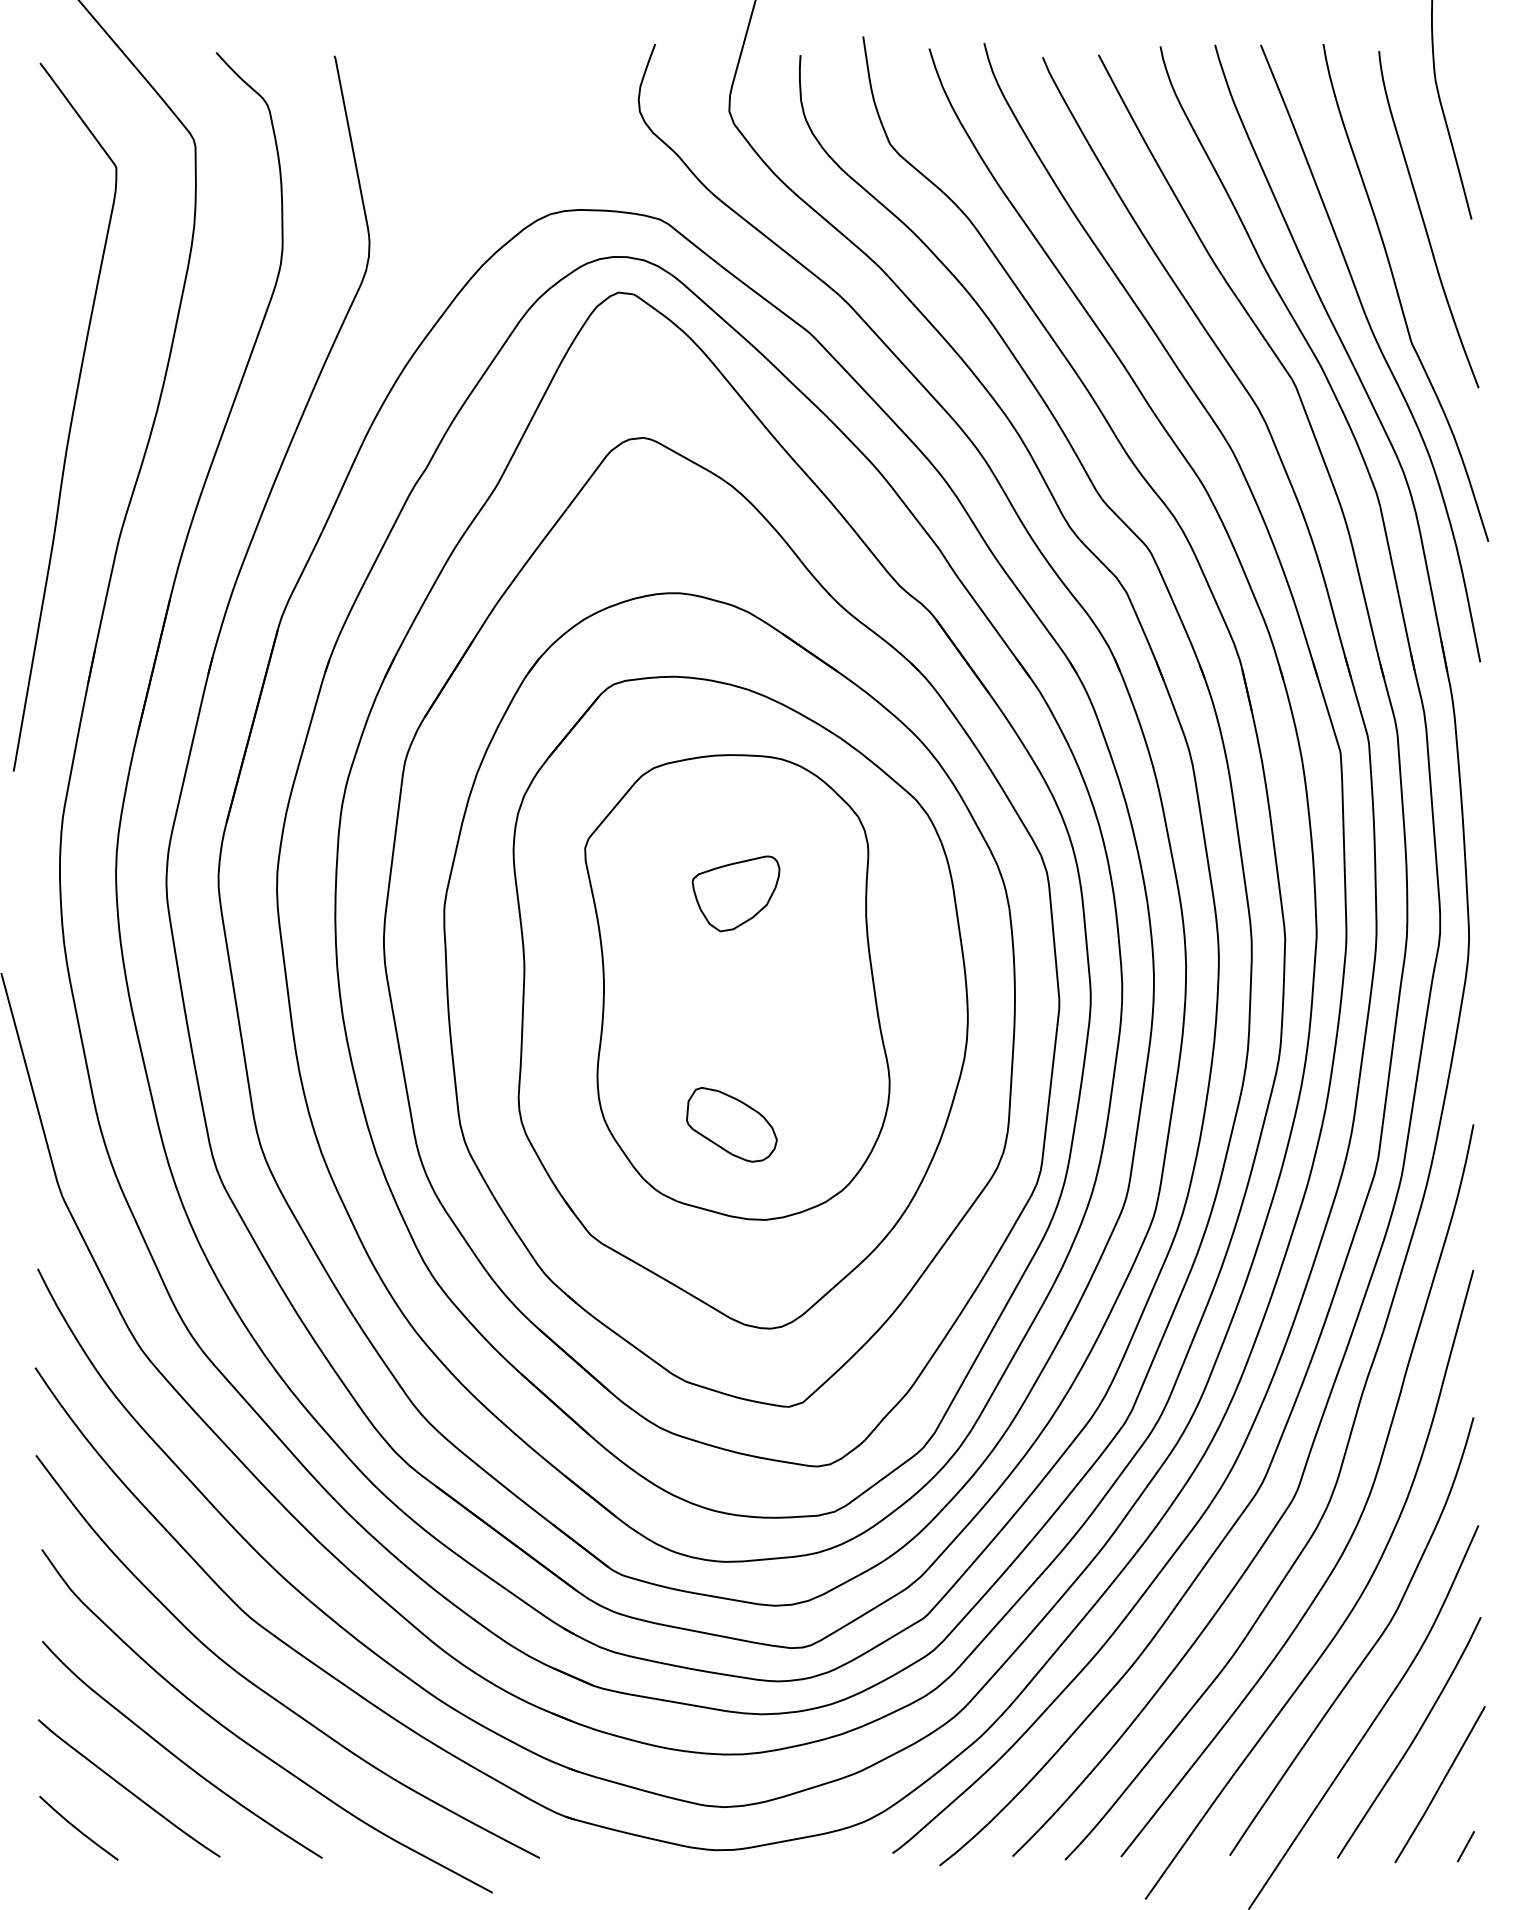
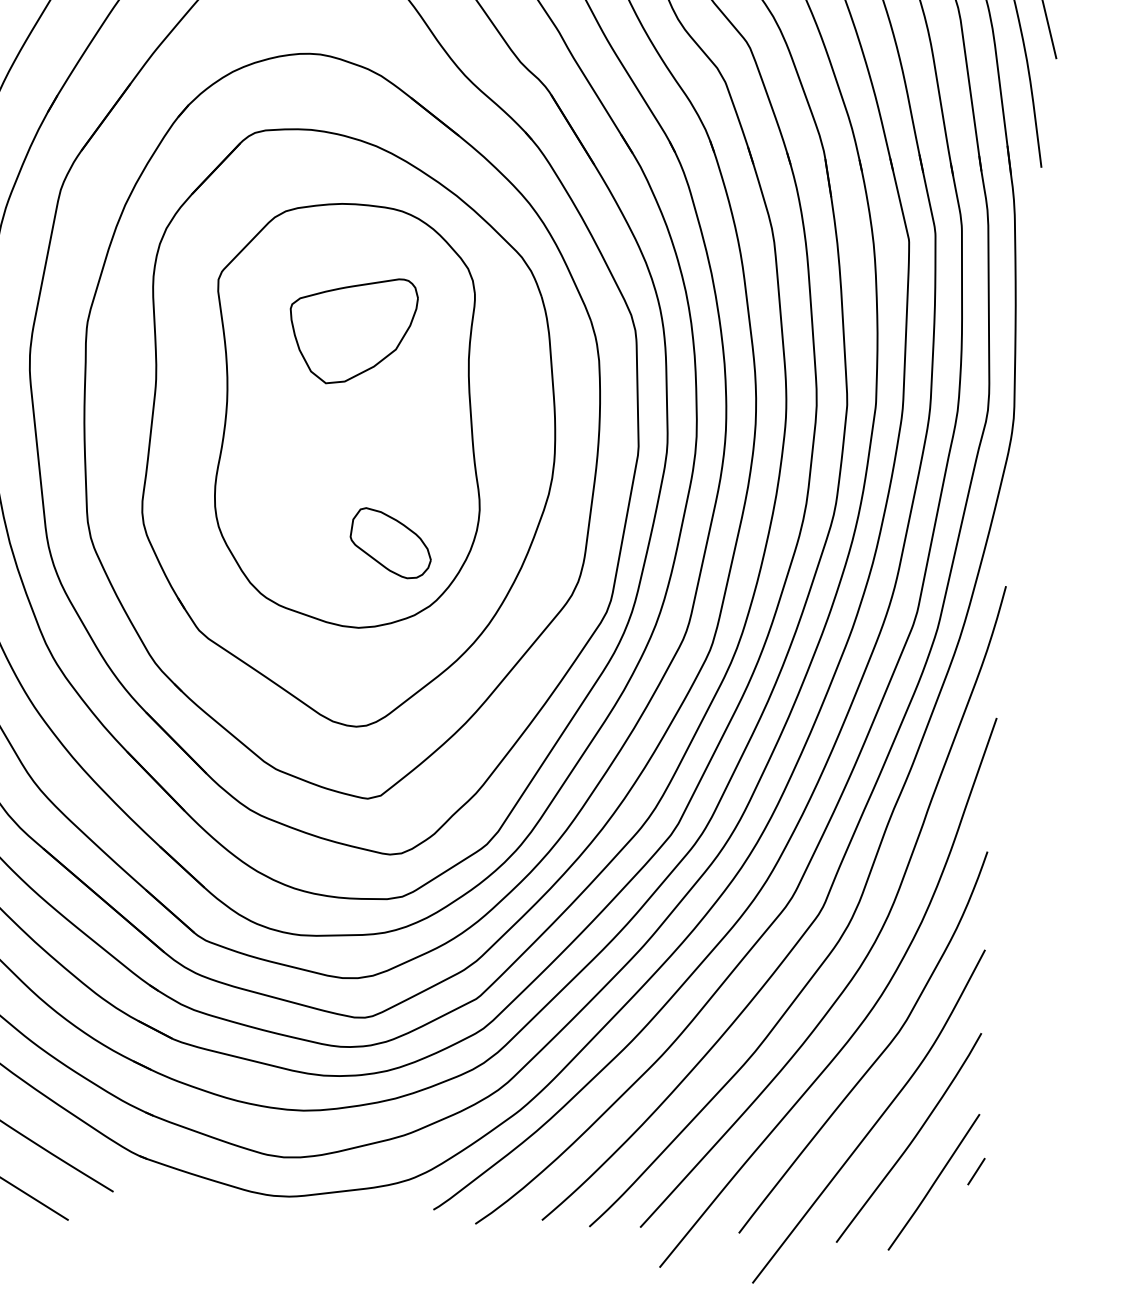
part: (735, 893) -> (351, 330), size x1.6
part: (731, 1124) -> (390, 543), moved
line: (1465, 1846) -> (976, 1171), moved

